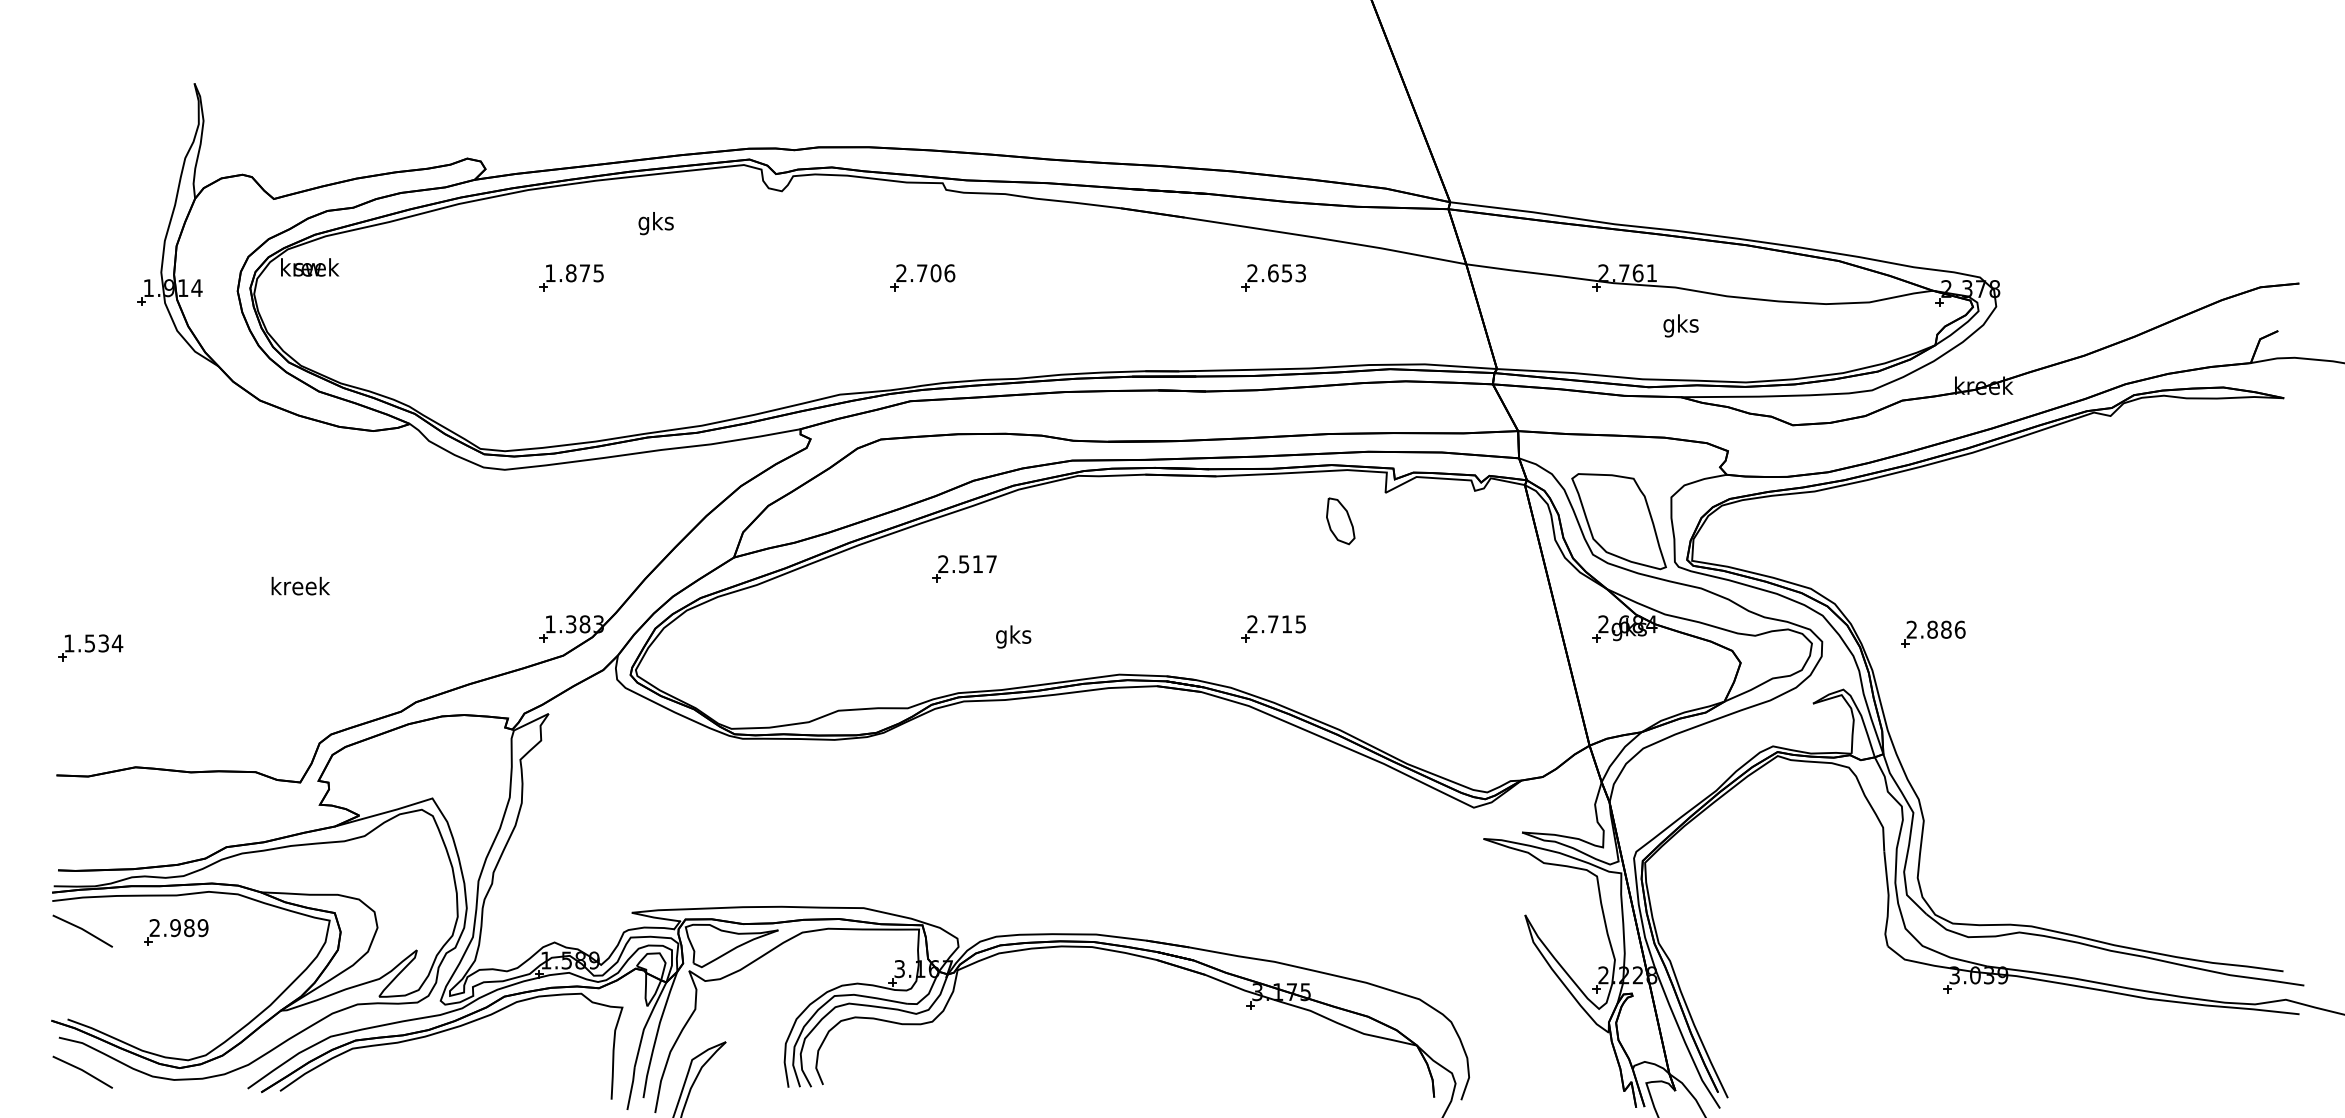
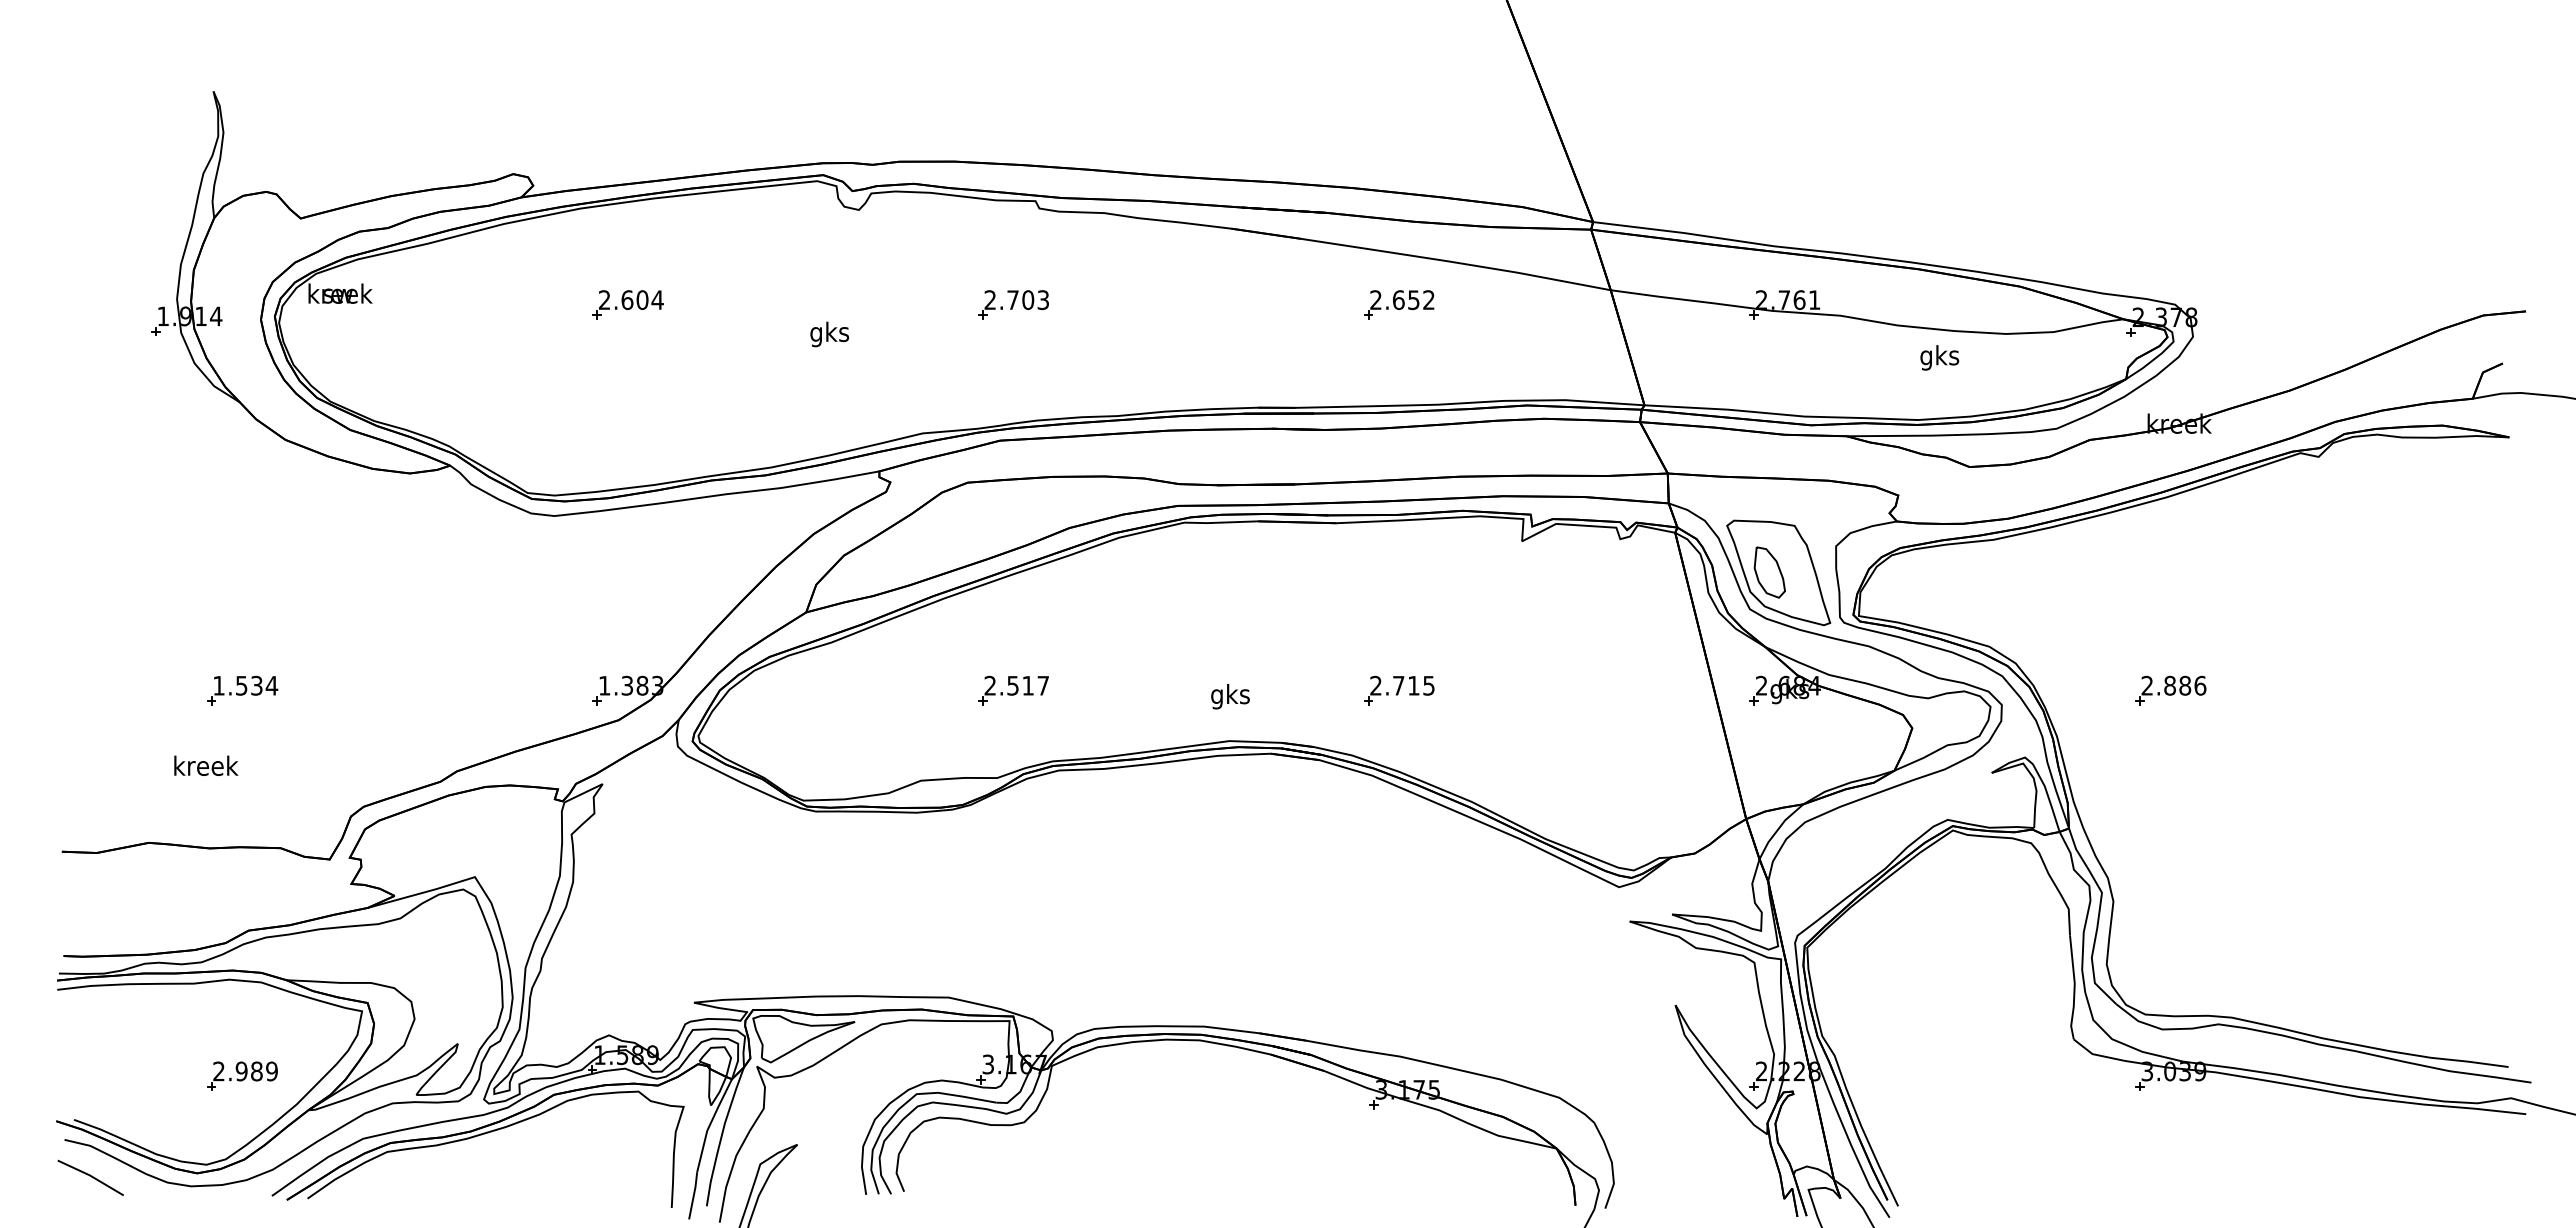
text: (655, 223) -> (829, 334), moved
text: (574, 273) -> (631, 300), 1.875 -> 2.604
text: (949, 273) -> (1043, 300), 2.706 -> 2.703
text: (1300, 273) -> (1428, 300), 2.653 -> 2.652
text: (1680, 325) -> (1939, 357), moved
part: (1340, 521) -> (1769, 572), moved
part: (964, 568) -> (1013, 690), moved
text: (300, 585) -> (206, 765), moved
part: (1932, 634) -> (2170, 690), moved
text: (1013, 636) -> (1230, 696), moved
part: (90, 647) -> (242, 690), moved
line: (82, 929) -> (90, 1021), removed
part: (176, 931) -> (242, 1075), moved

